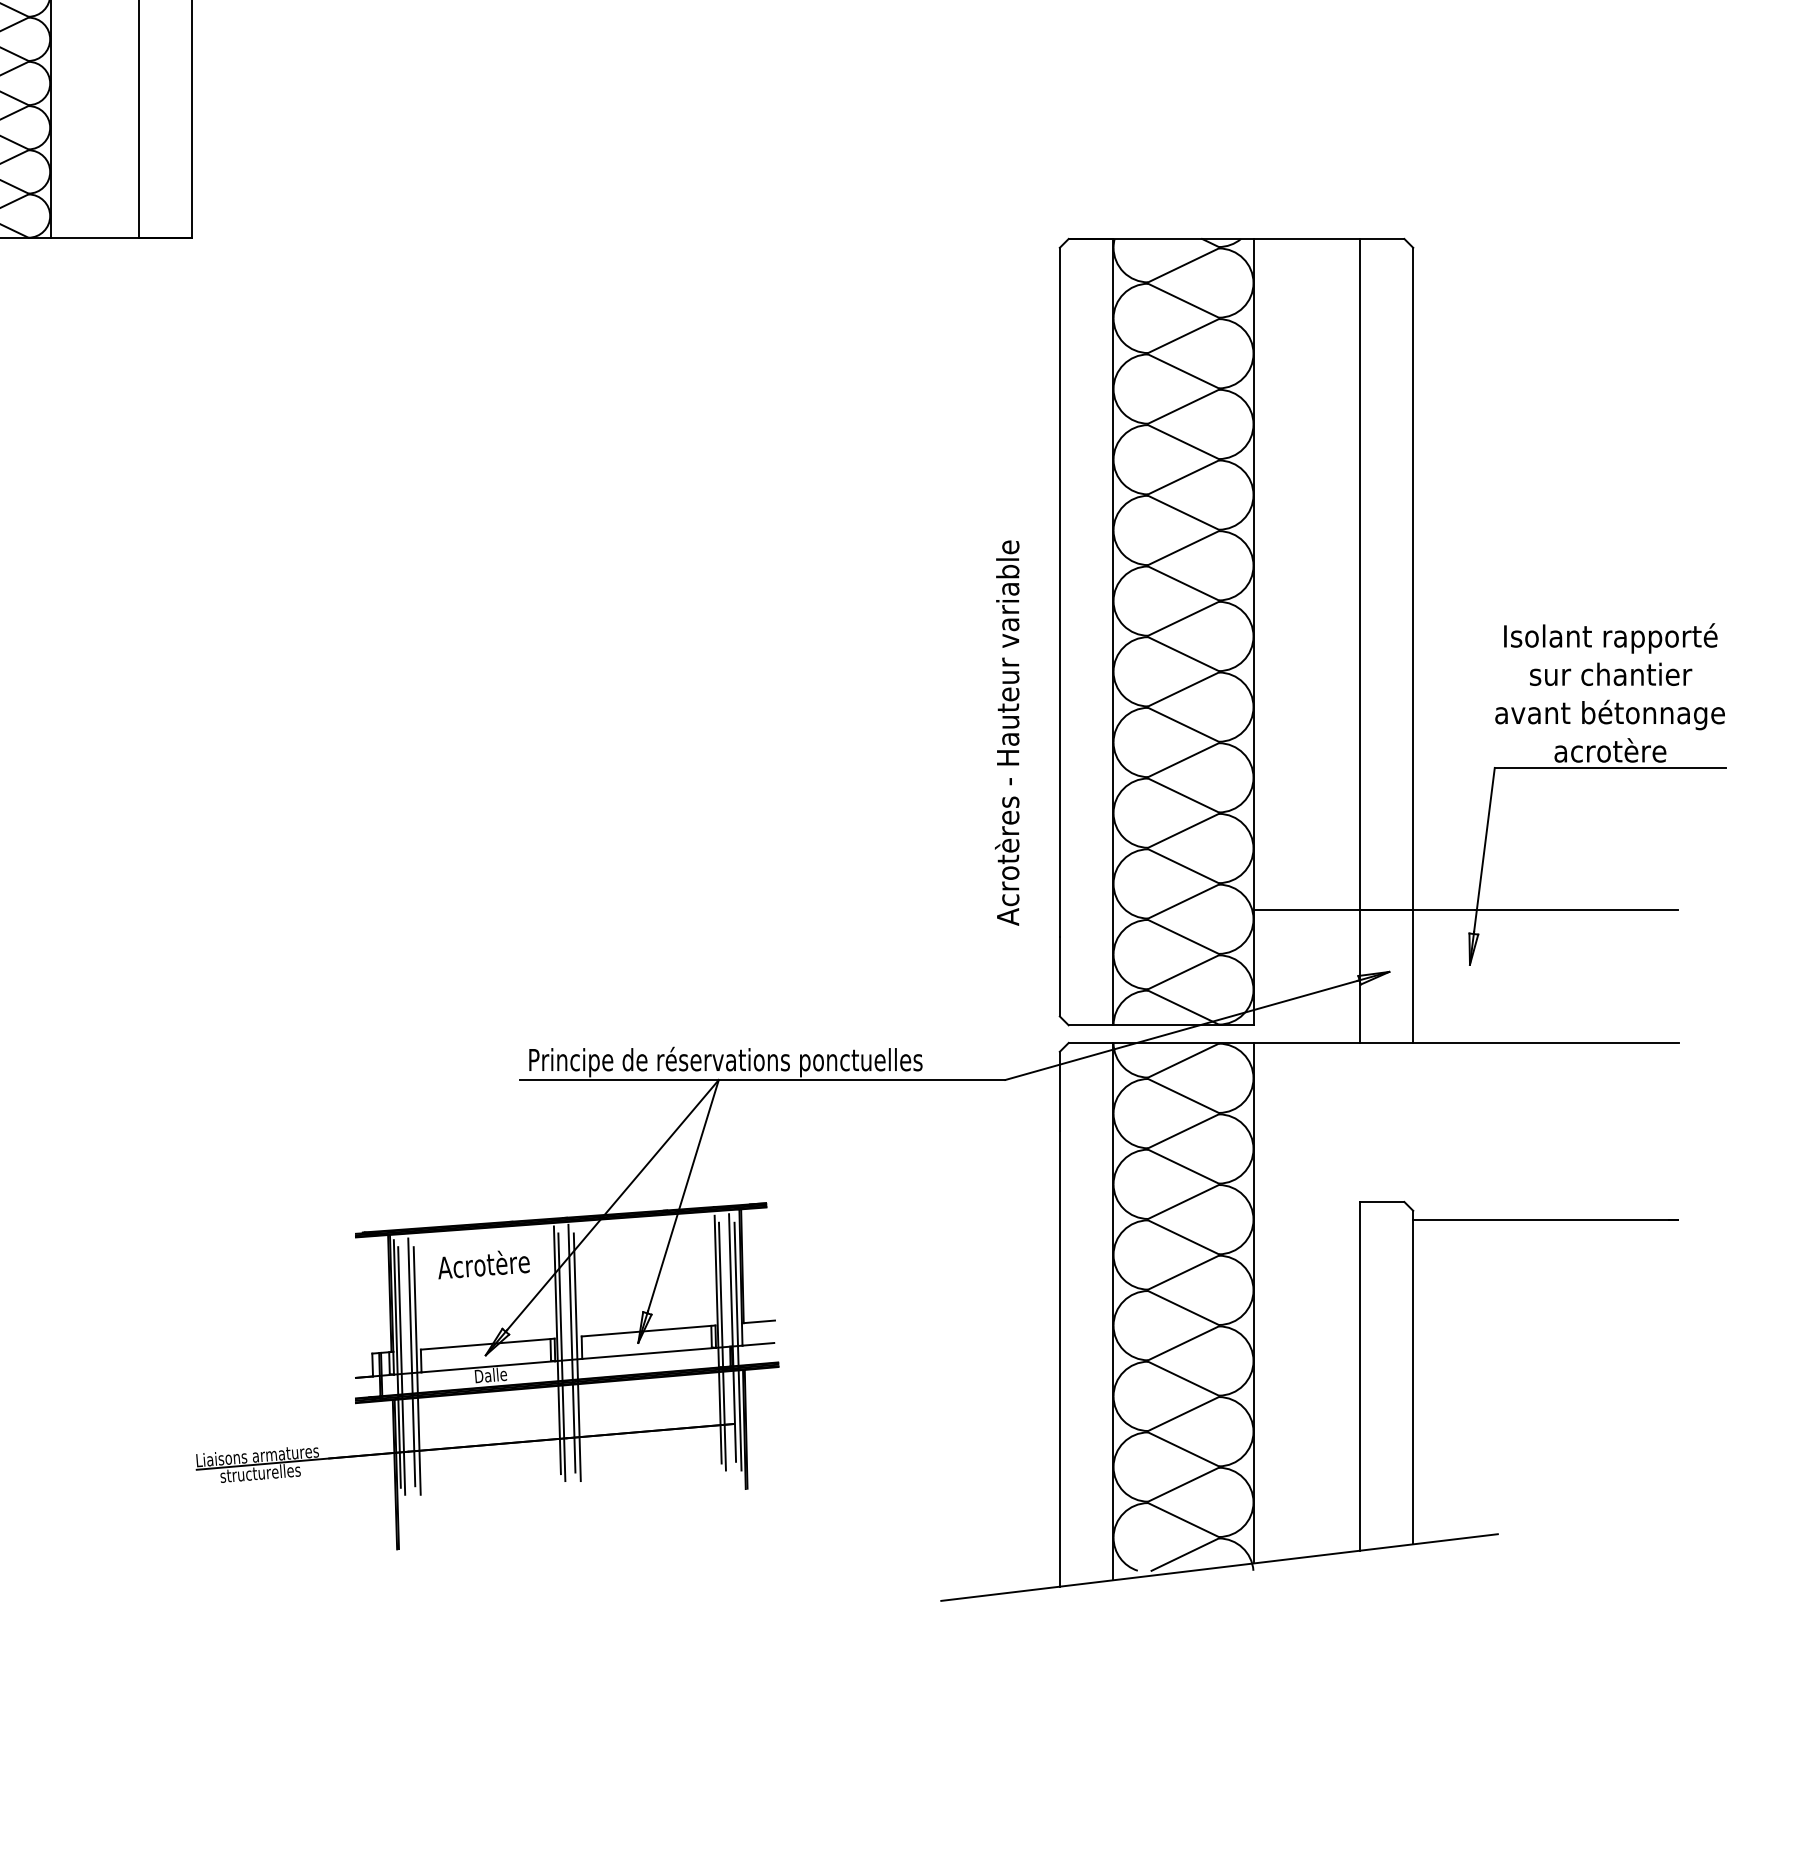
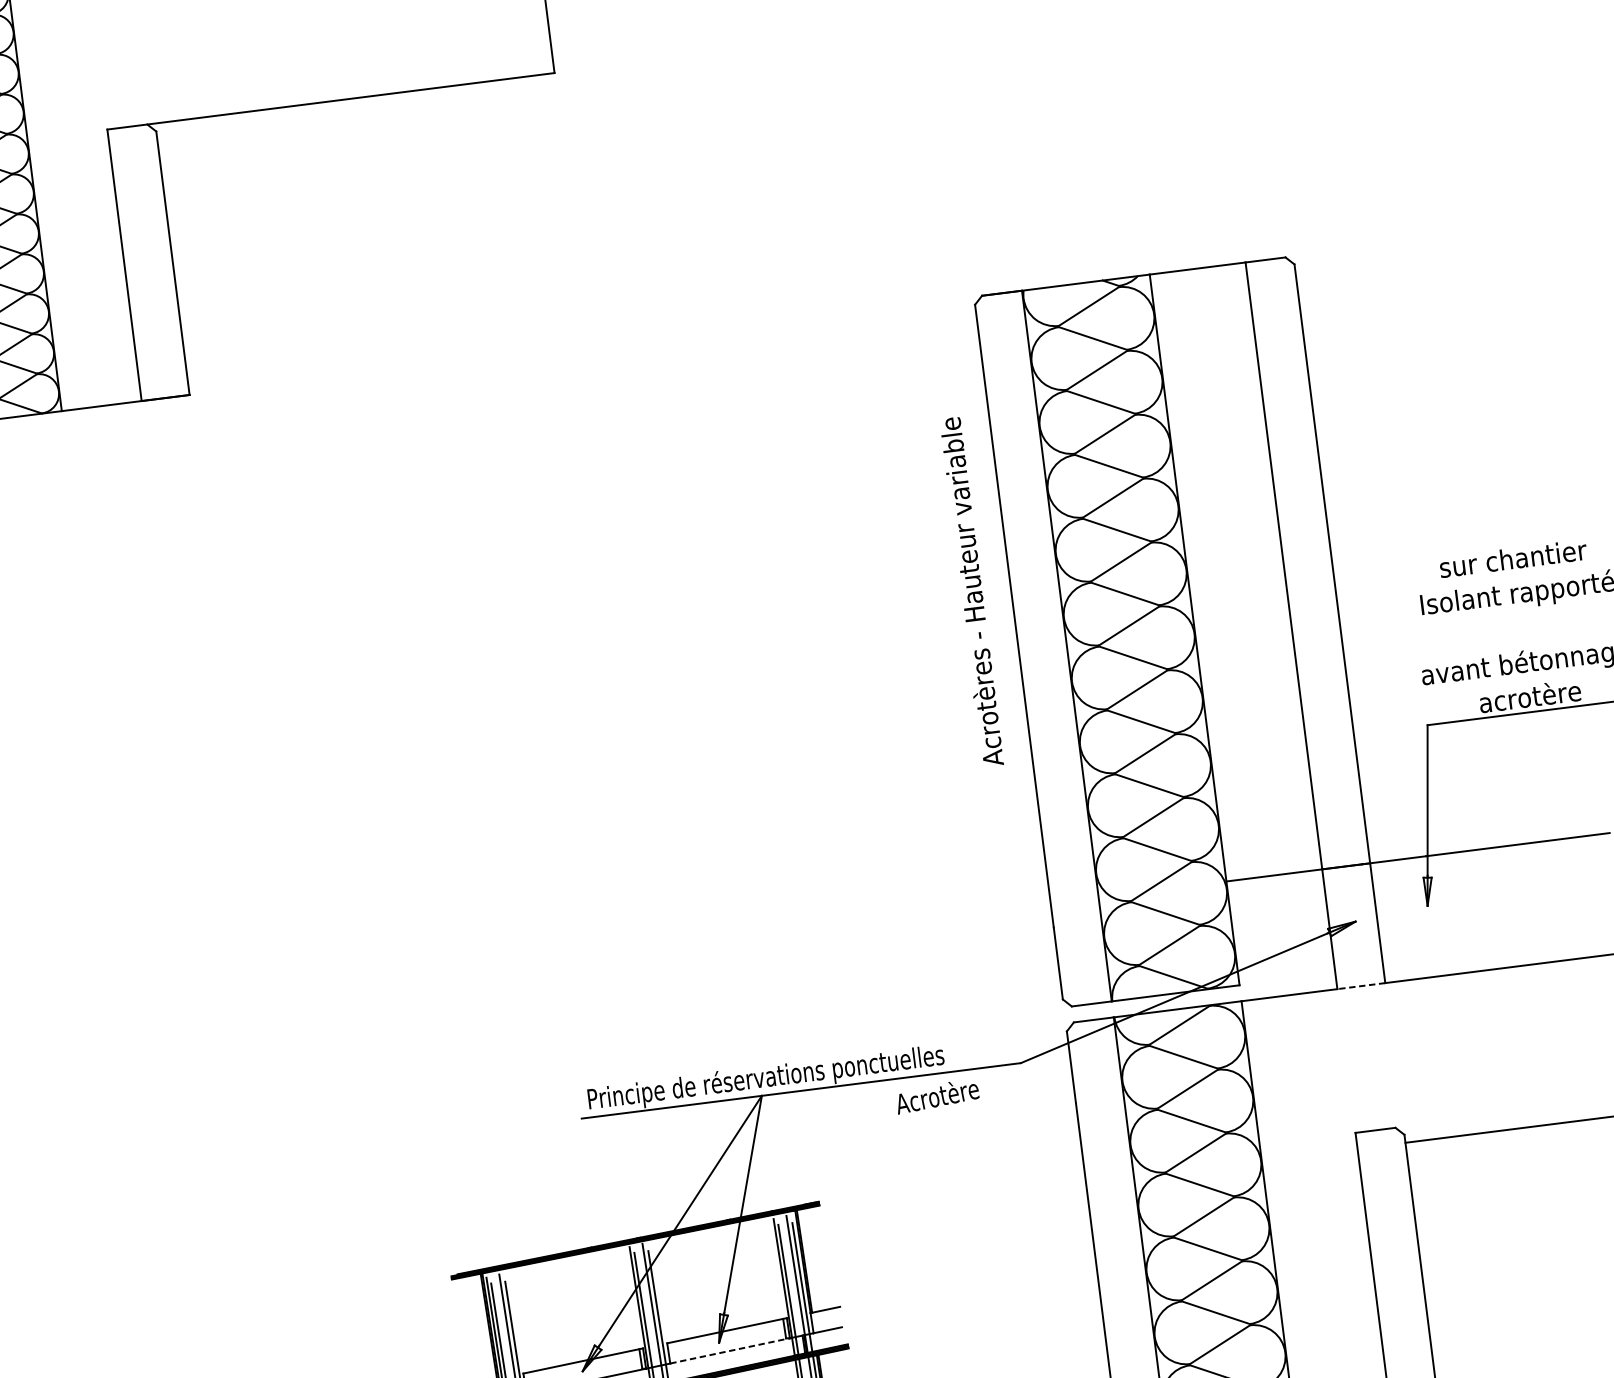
text: (1611, 673) -> (1513, 557), moved
text: (1007, 732) -> (971, 591), moved
line: (1386, 1042) -> (1361, 985), solid -> dashed
text: (483, 1264) -> (937, 1096), moved
line: (649, 1353) -> (730, 1350), solid -> dashed

